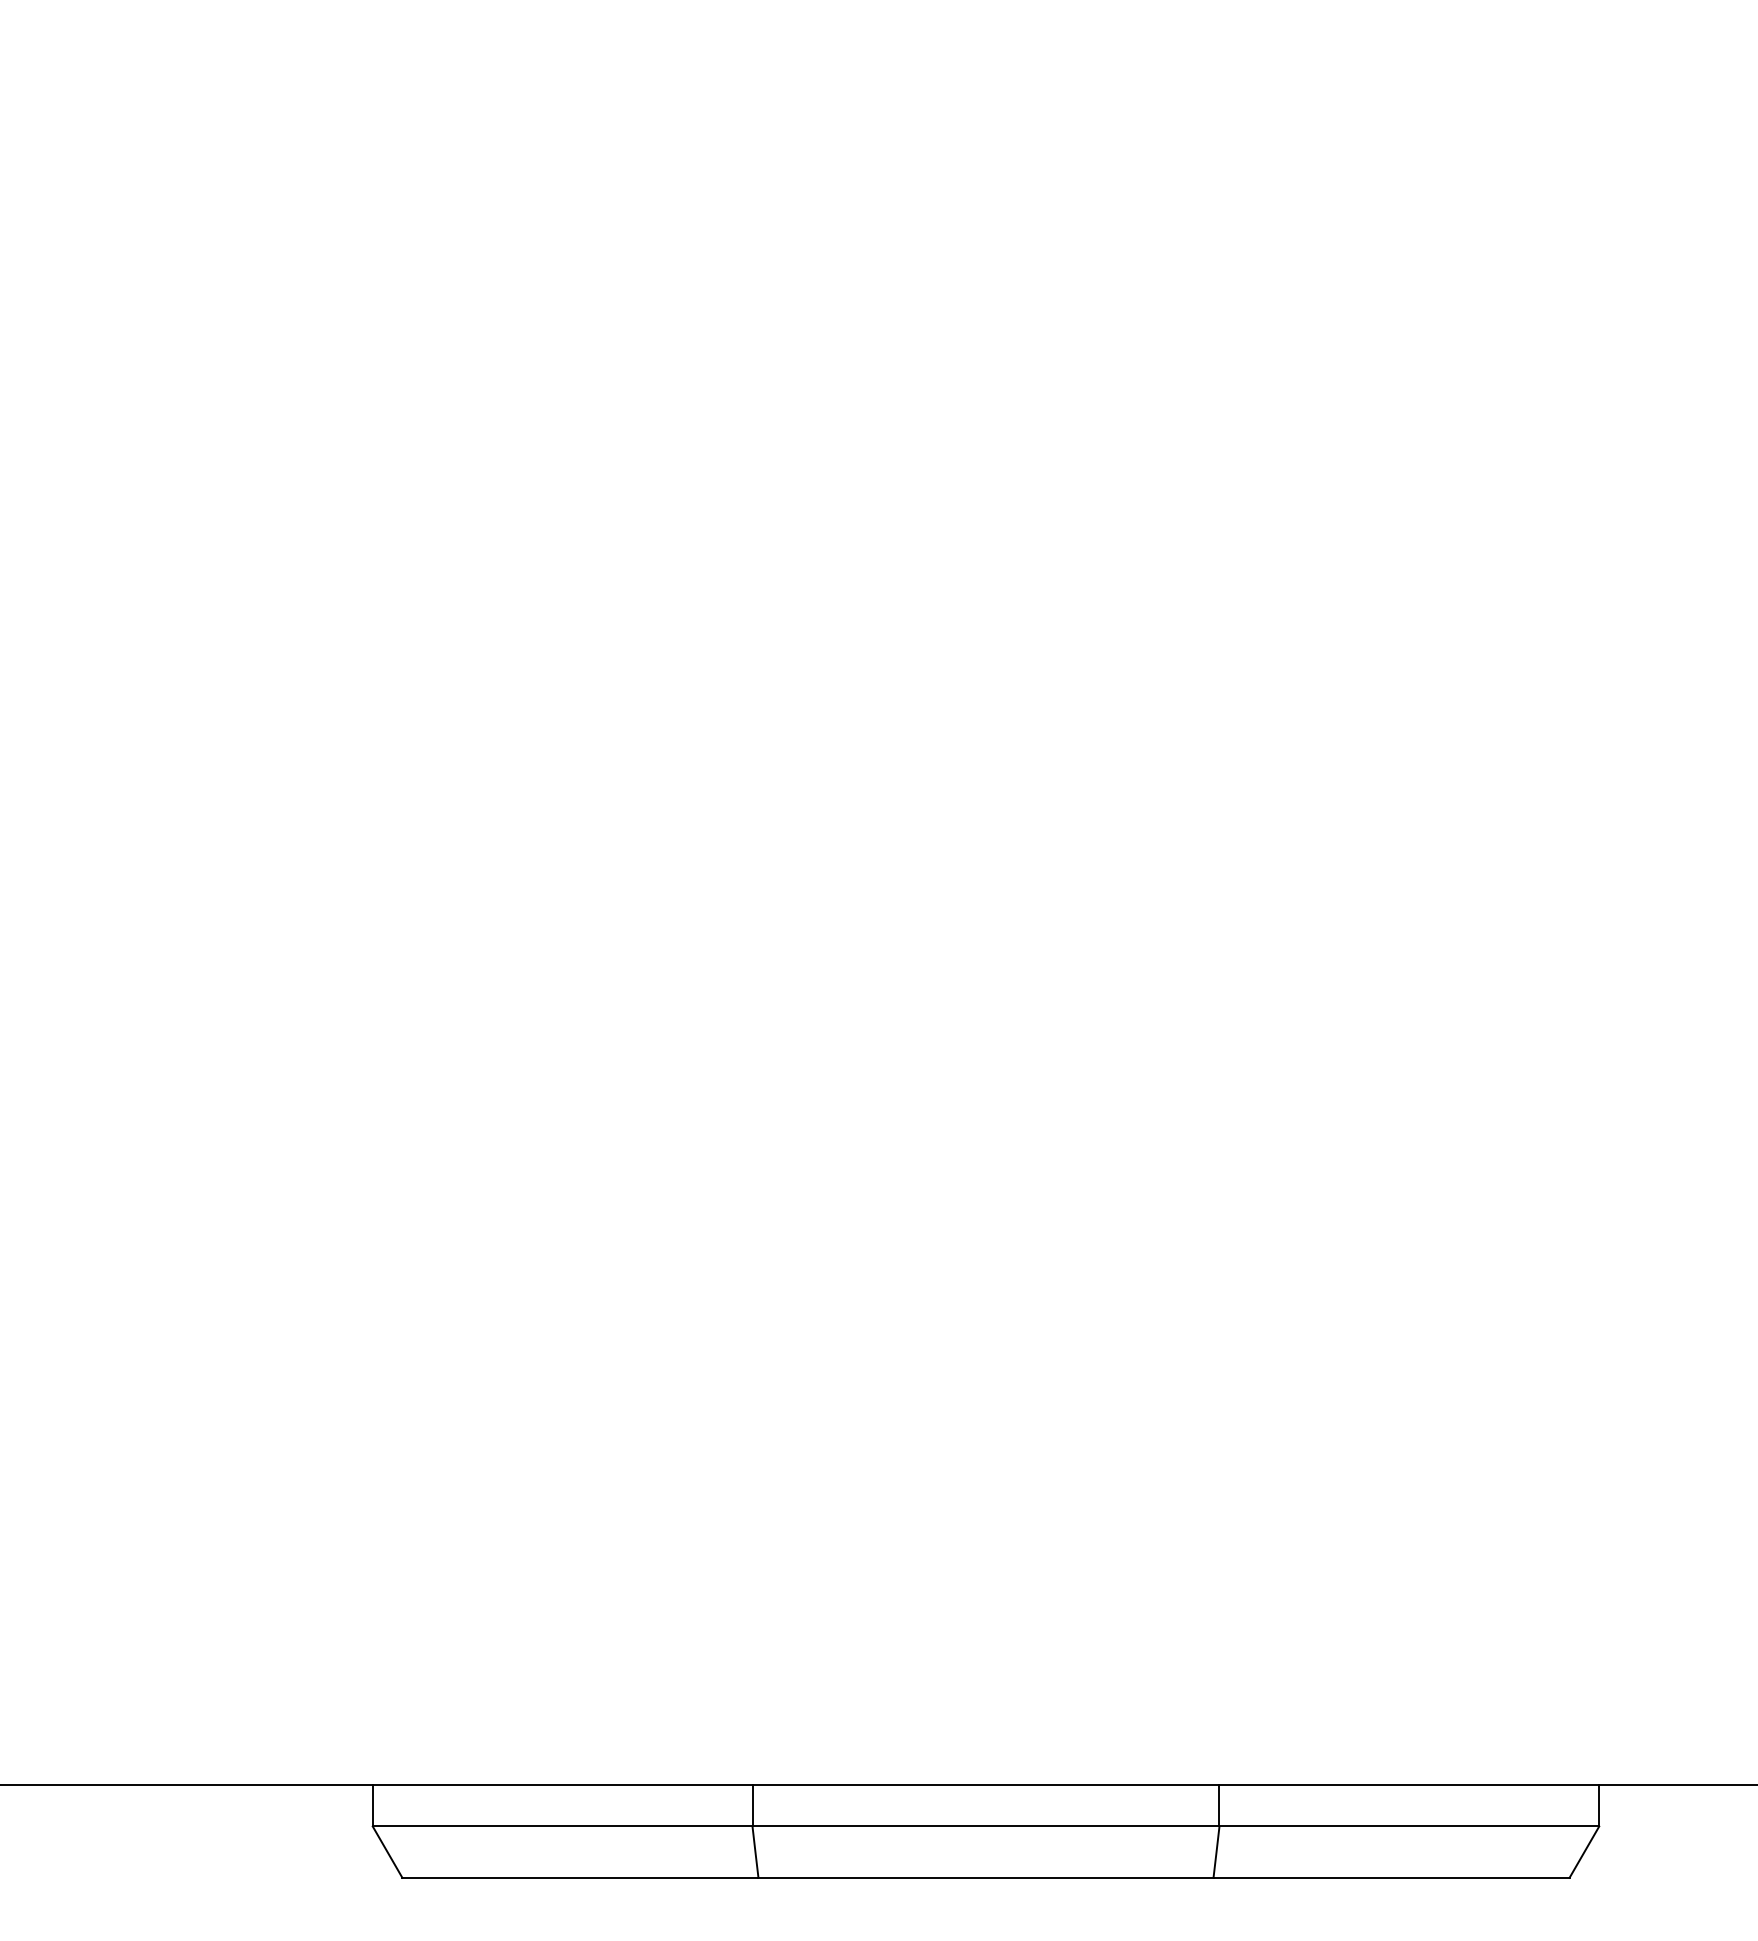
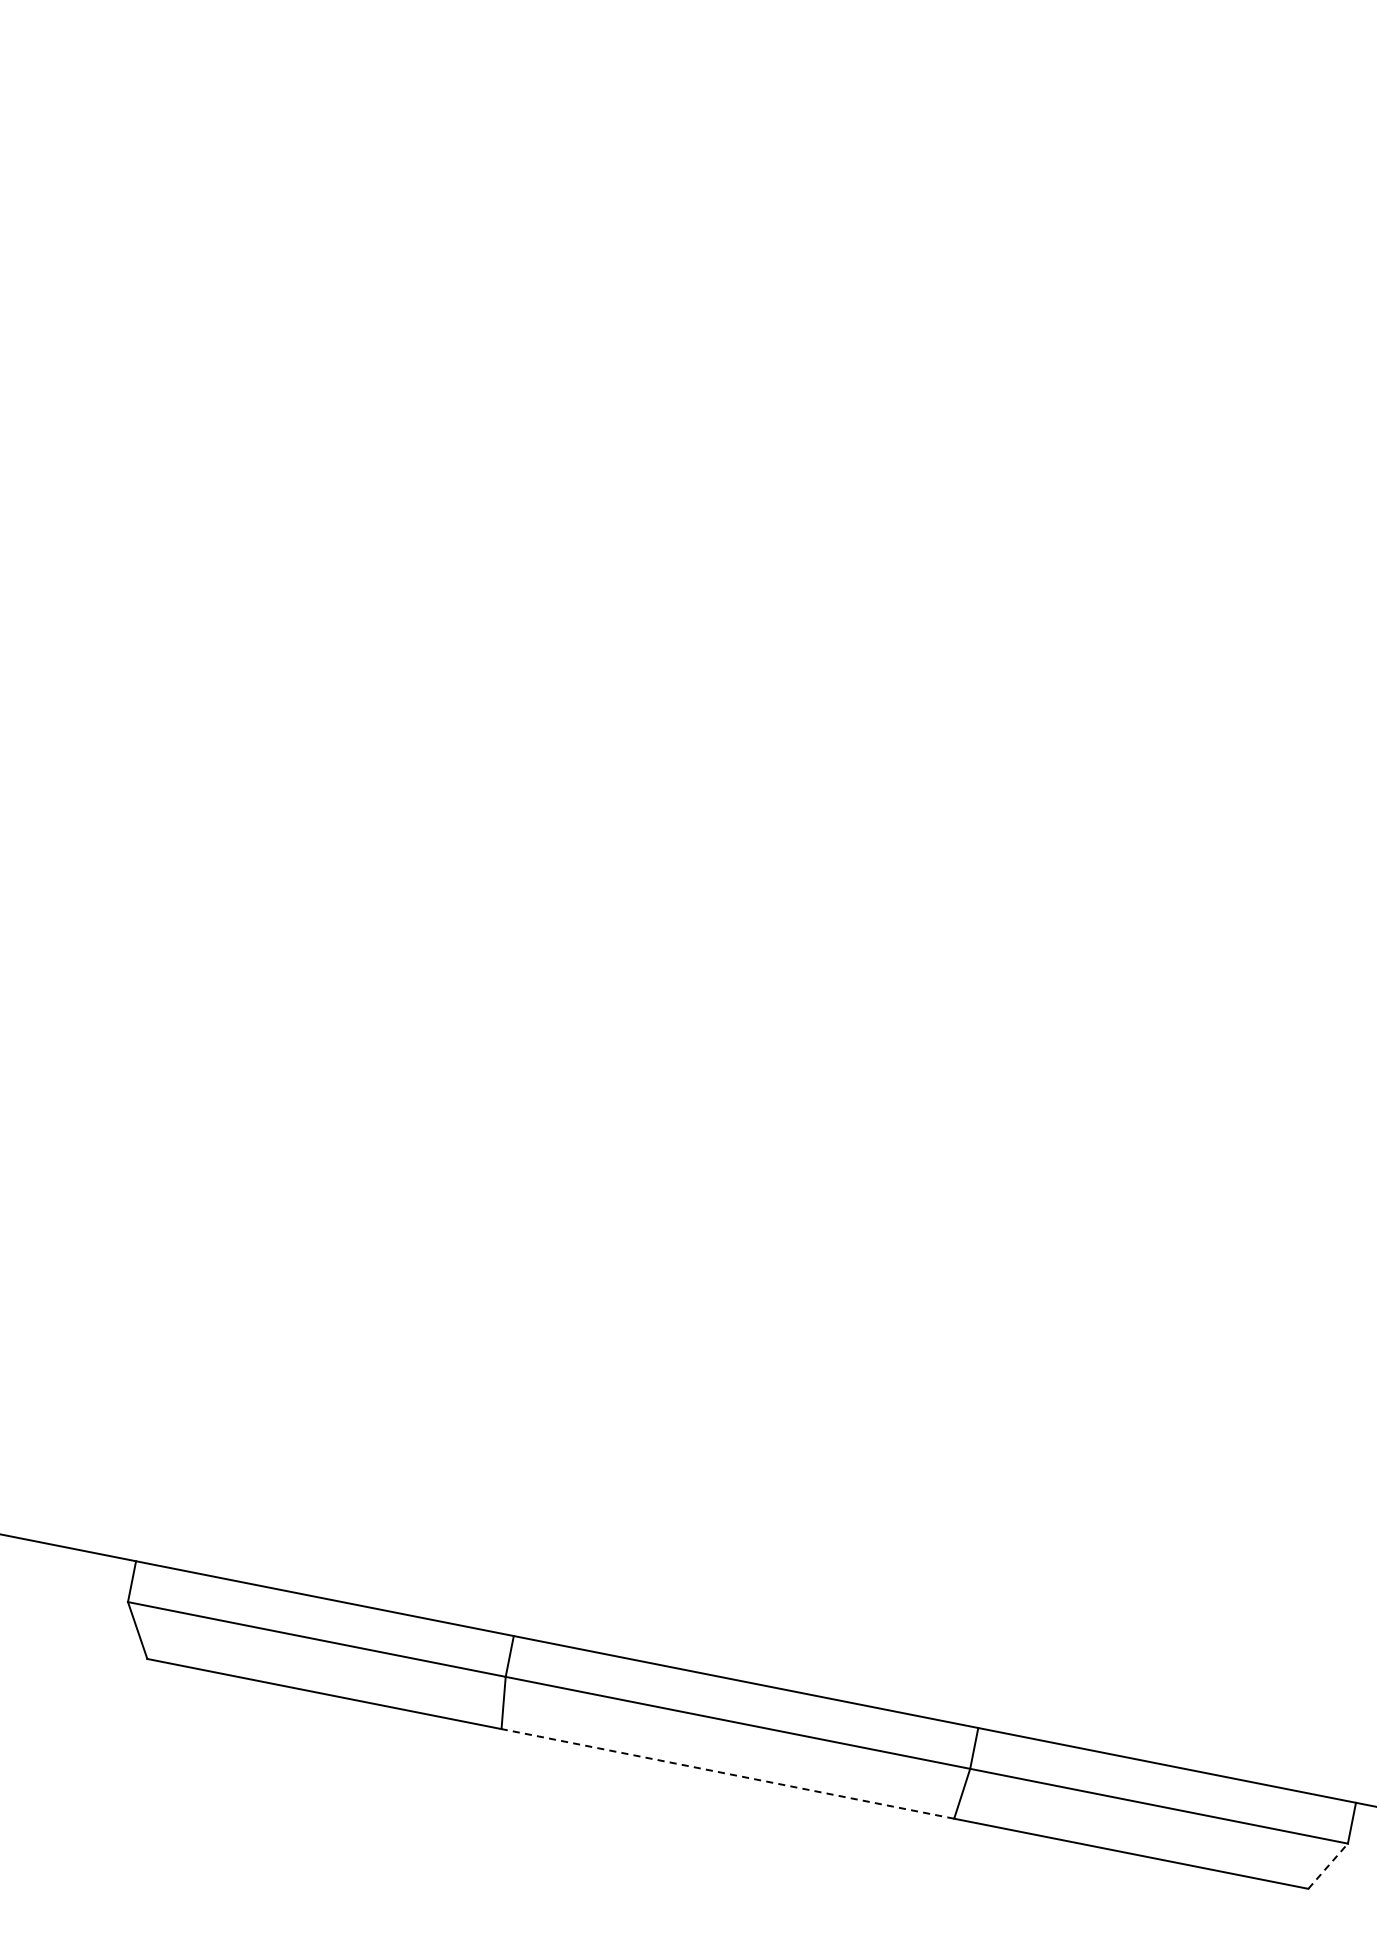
line: (1584, 1852) -> (1328, 1866), solid -> dashed
line: (986, 1877) -> (728, 1773), solid -> dashed

